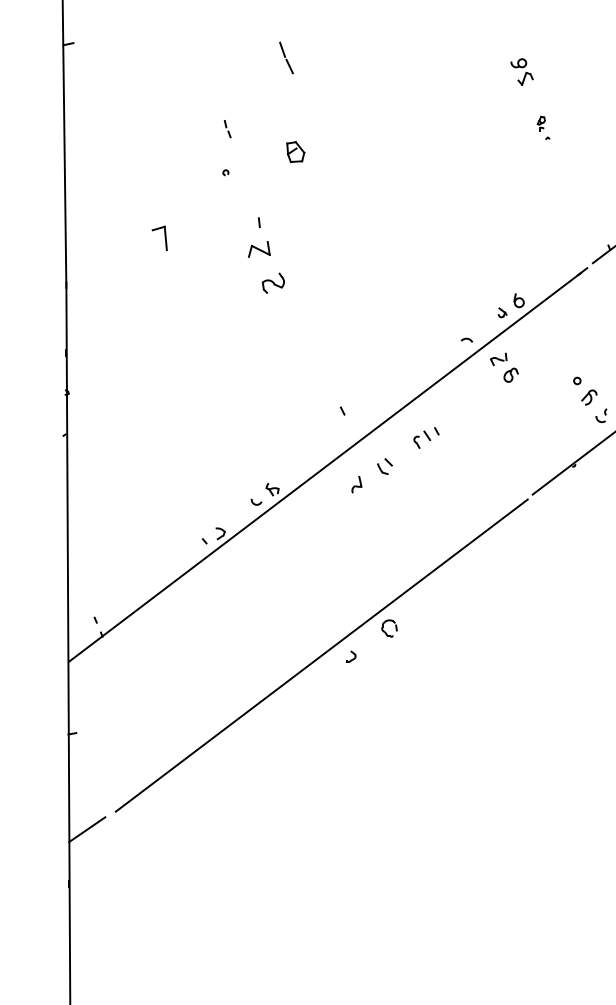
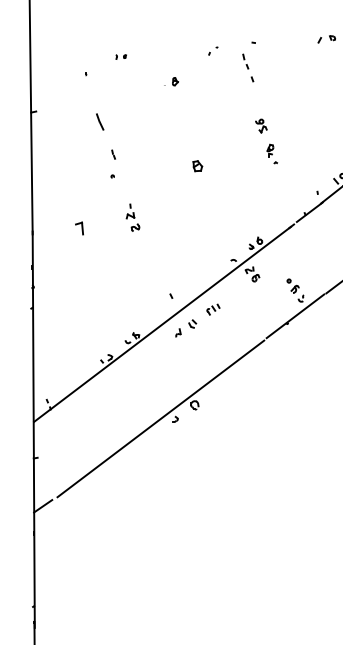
line: (287, 56) -> (100, 121), moved
part: (542, 126) -> (271, 153), size x1.67
part: (295, 152) -> (197, 166), moved
part: (159, 238) -> (79, 228), moved
part: (265, 254) -> (132, 217), size x0.71

